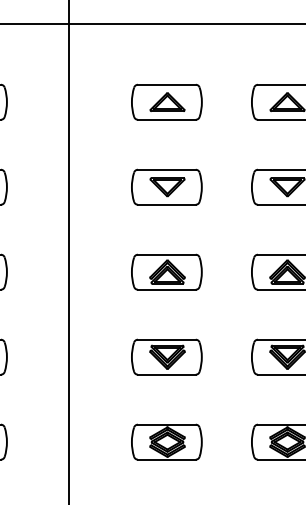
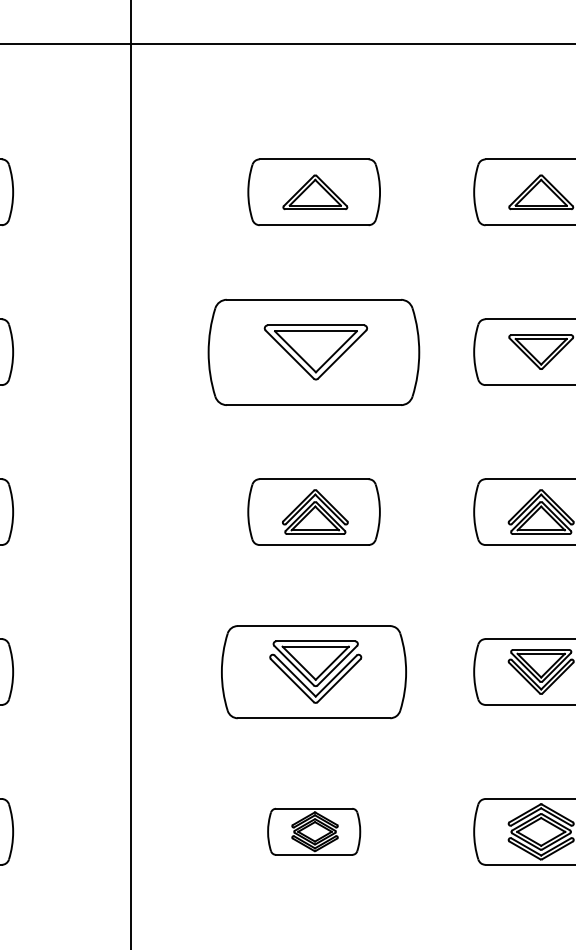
part: (166, 186) -> (313, 350), size x1.6
part: (166, 356) -> (313, 670), size x1.4
part: (166, 441) -> (313, 830), size x0.7

